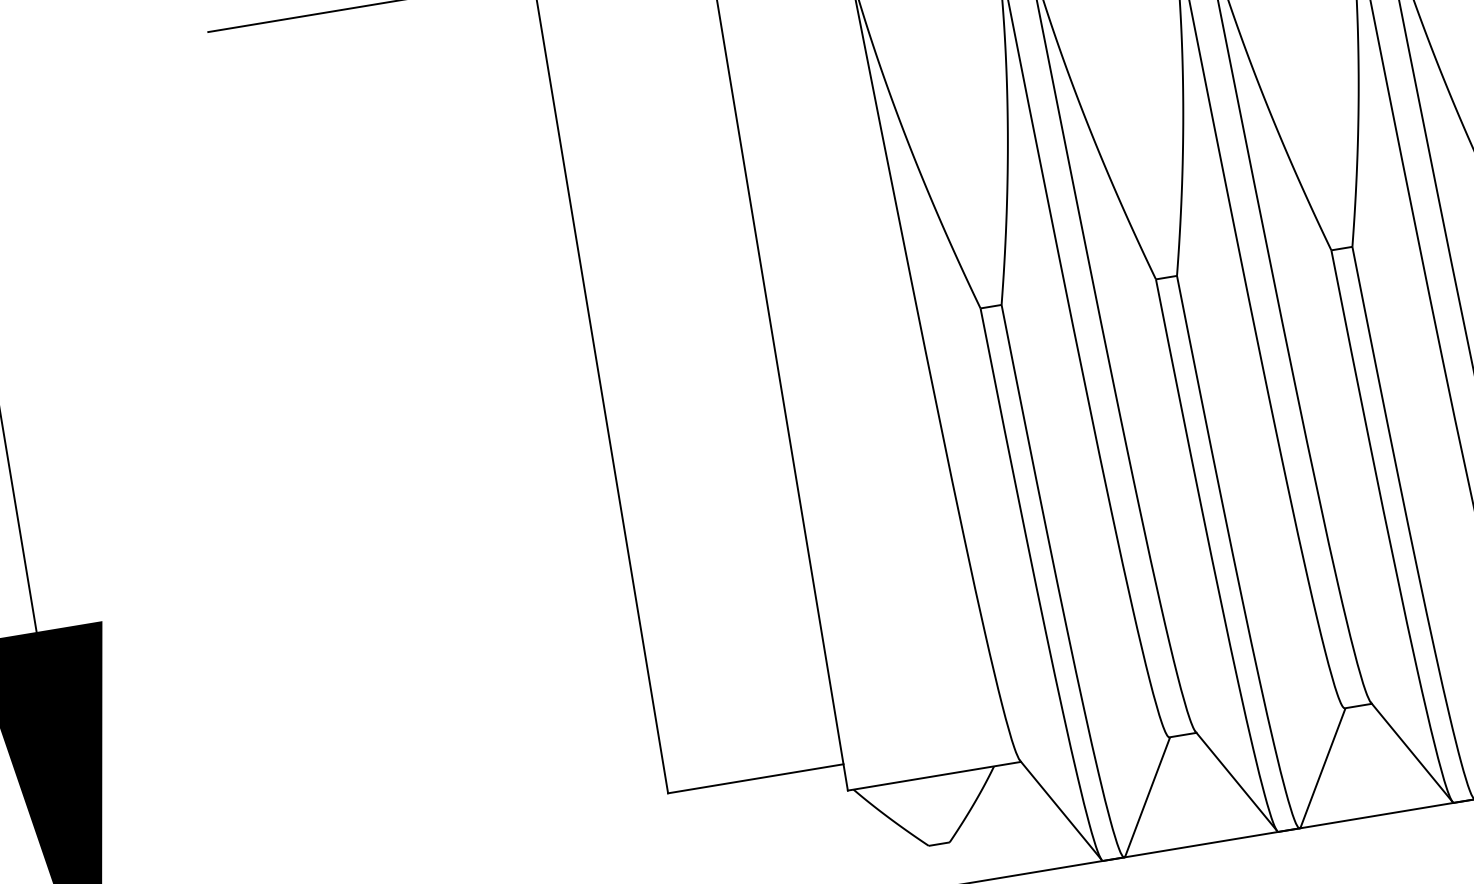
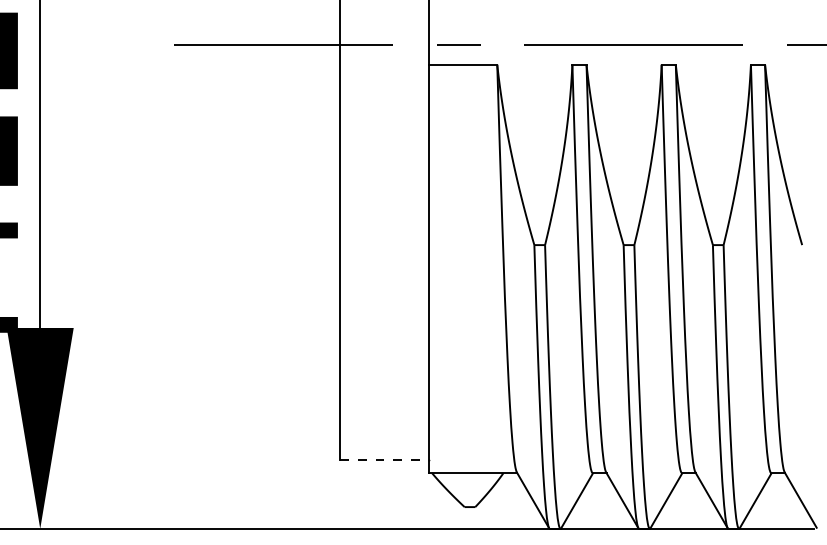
line: (755, 778) -> (384, 459), solid -> dashed

